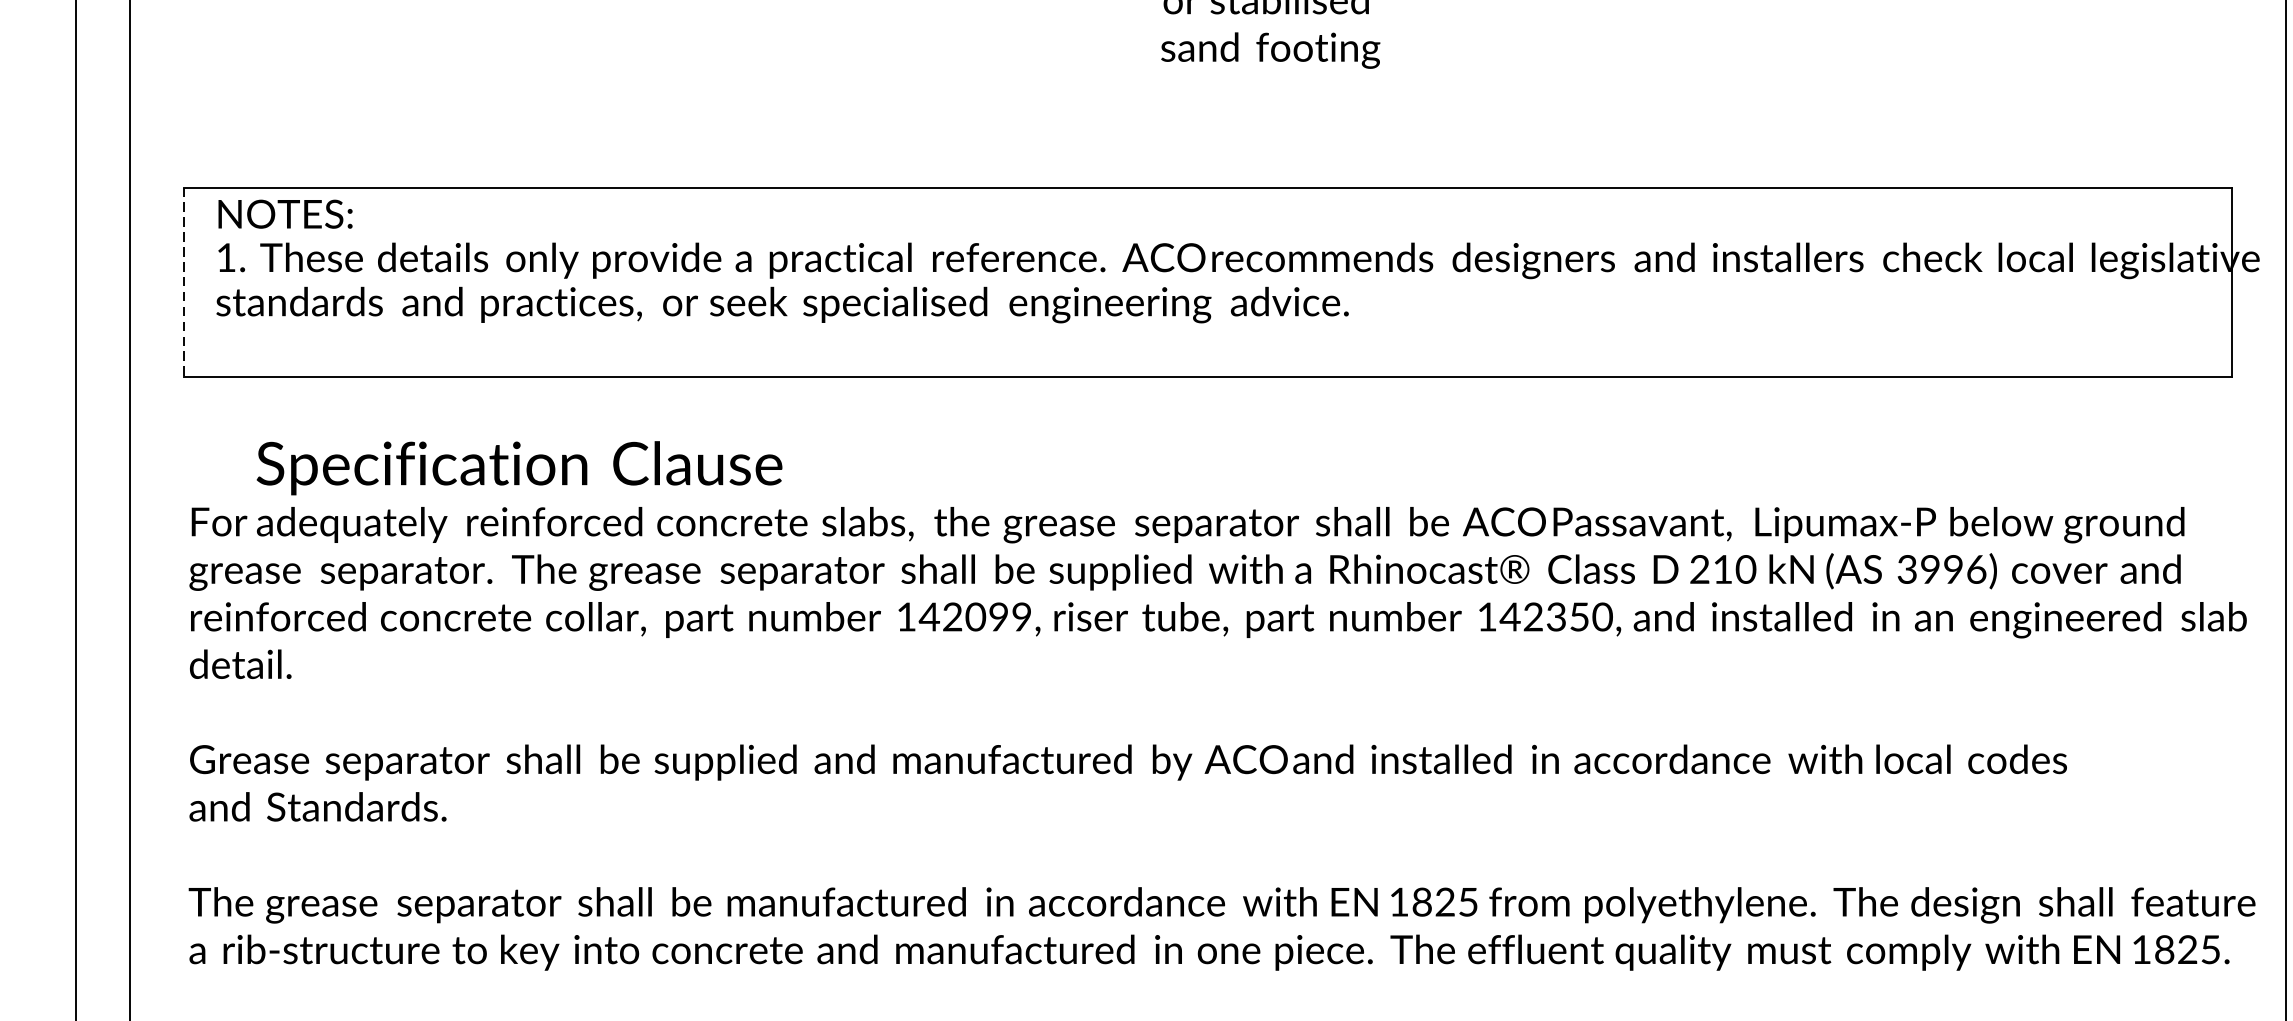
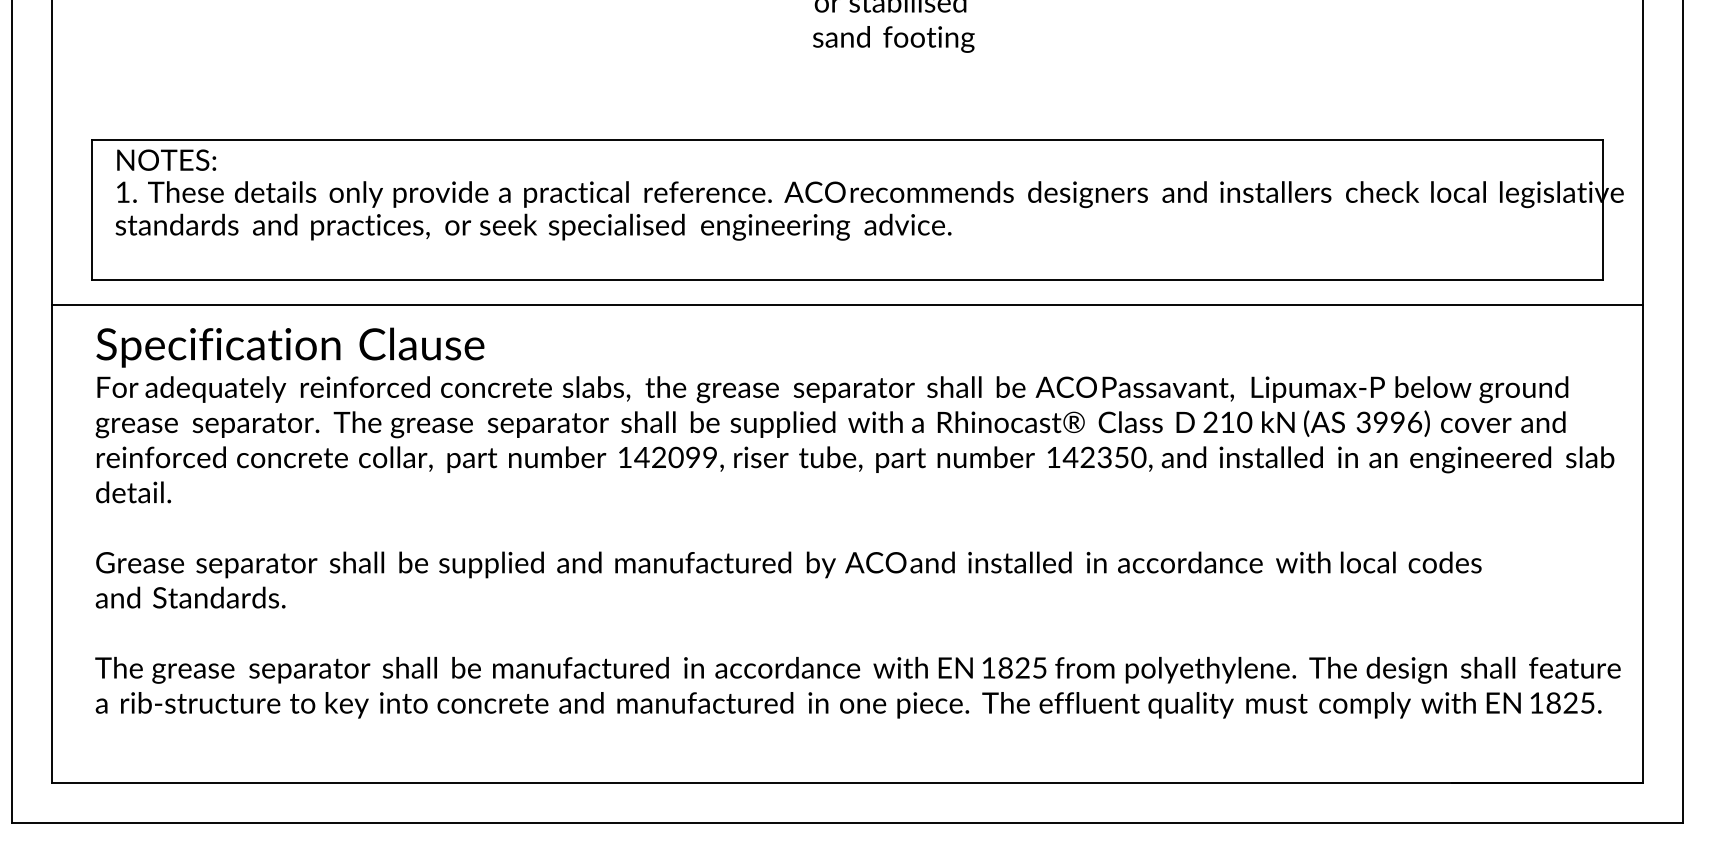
line: (183, 282) -> (91, 210), dashed -> solid
line: (1207, 411) -> (847, 305), added
text: (519, 467) -> (290, 347), moved

